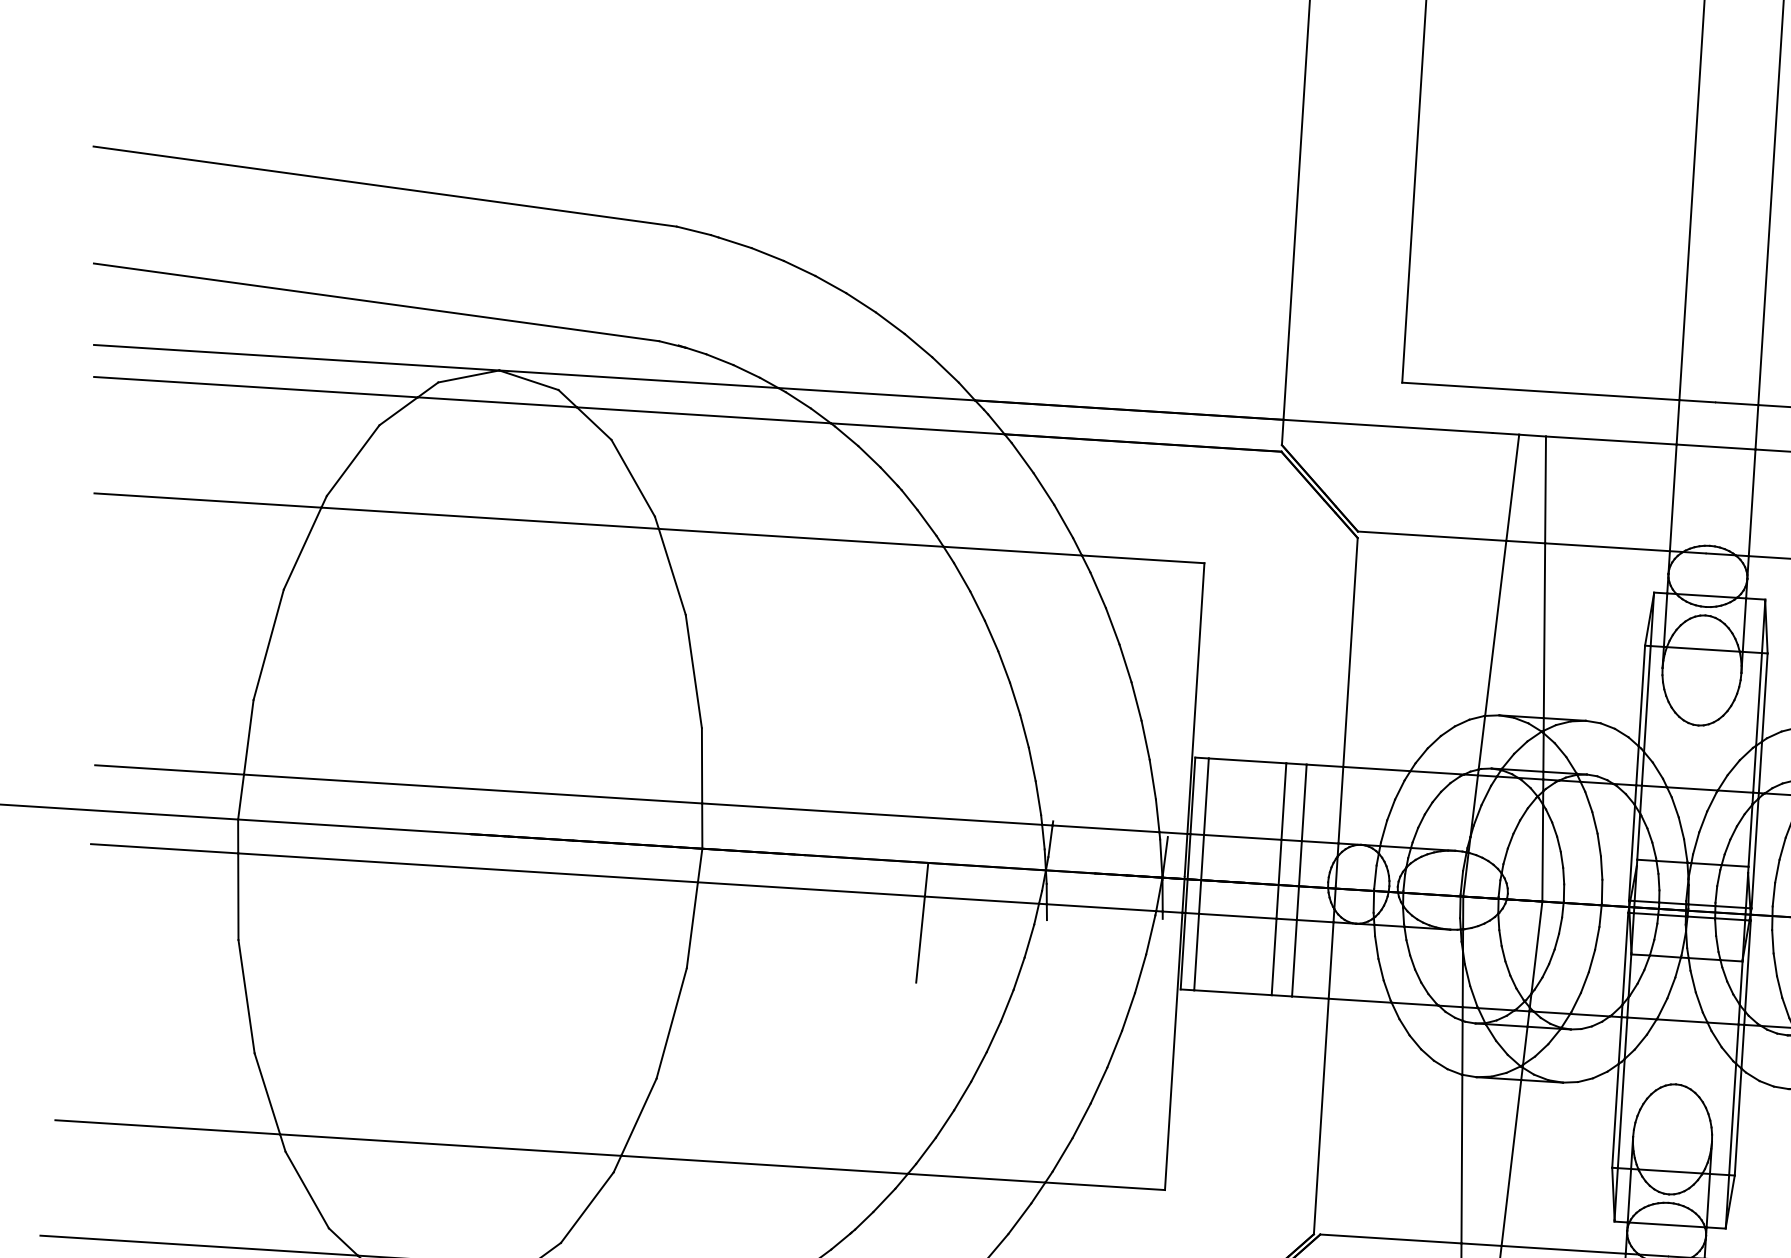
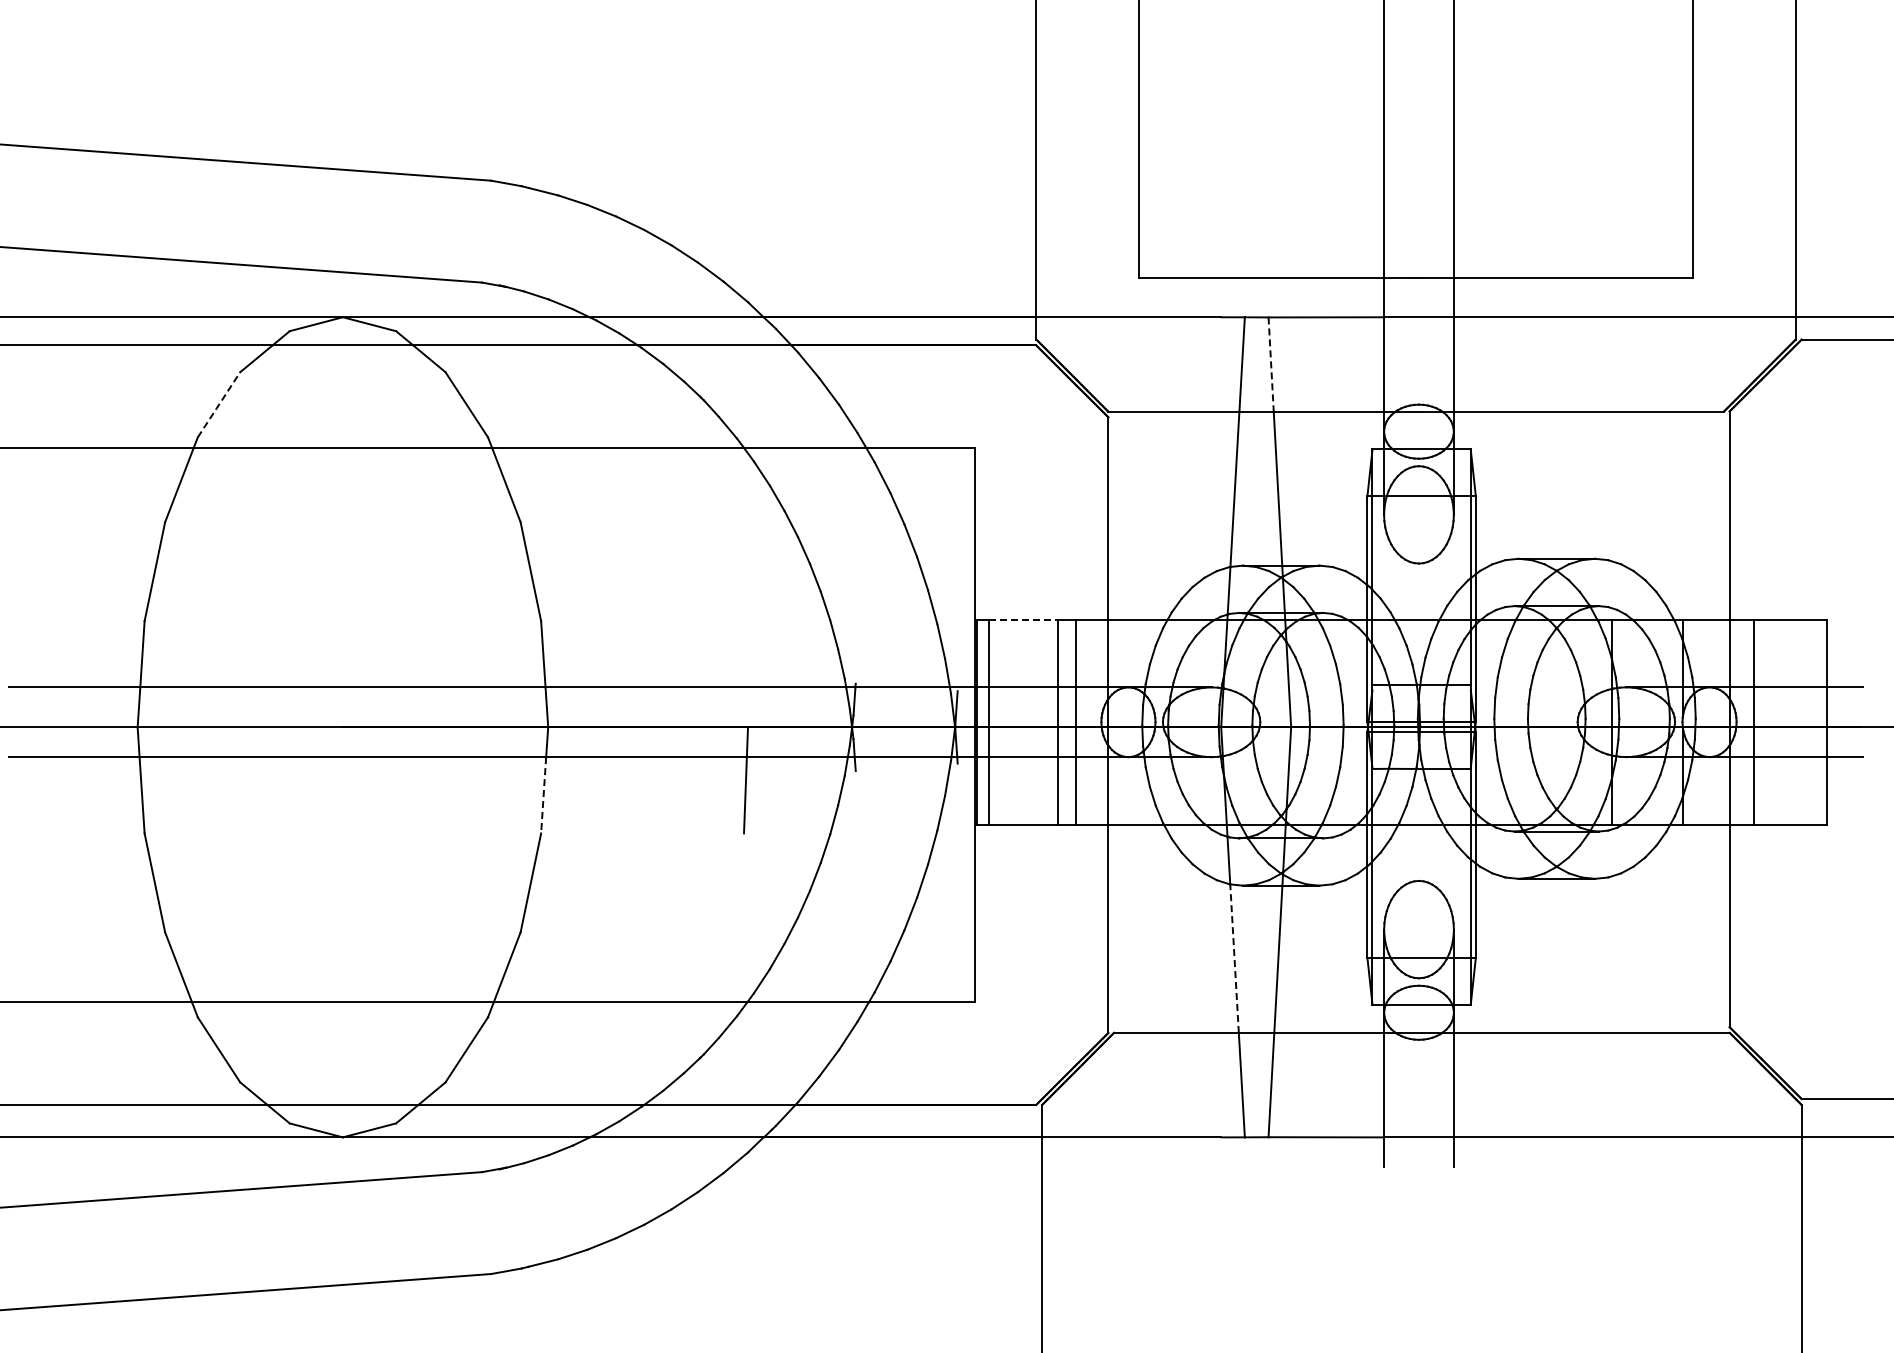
line: (353, 460) -> (219, 404), solid -> dashed
line: (1545, 491) -> (1271, 365), solid -> dashed
line: (1248, 760) -> (1024, 619), solid -> dashed
line: (692, 925) -> (543, 795), solid -> dashed
line: (1461, 1158) -> (1234, 958), solid -> dashed

